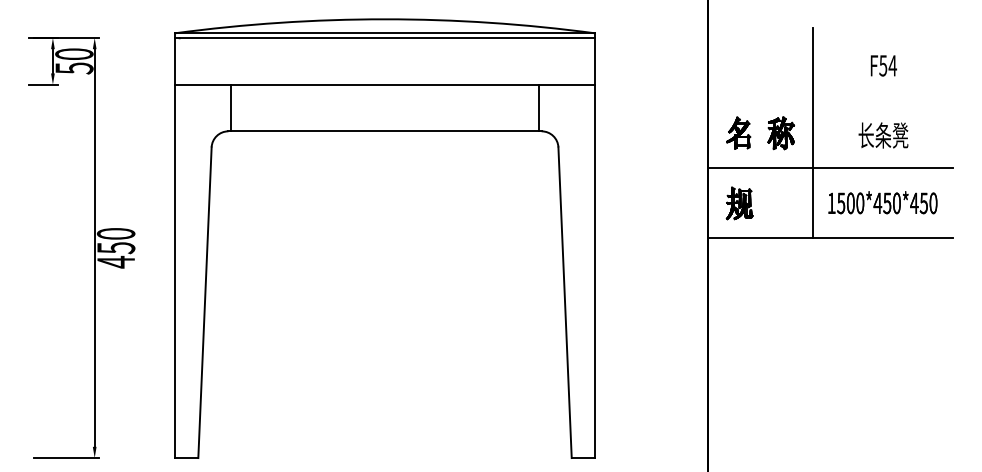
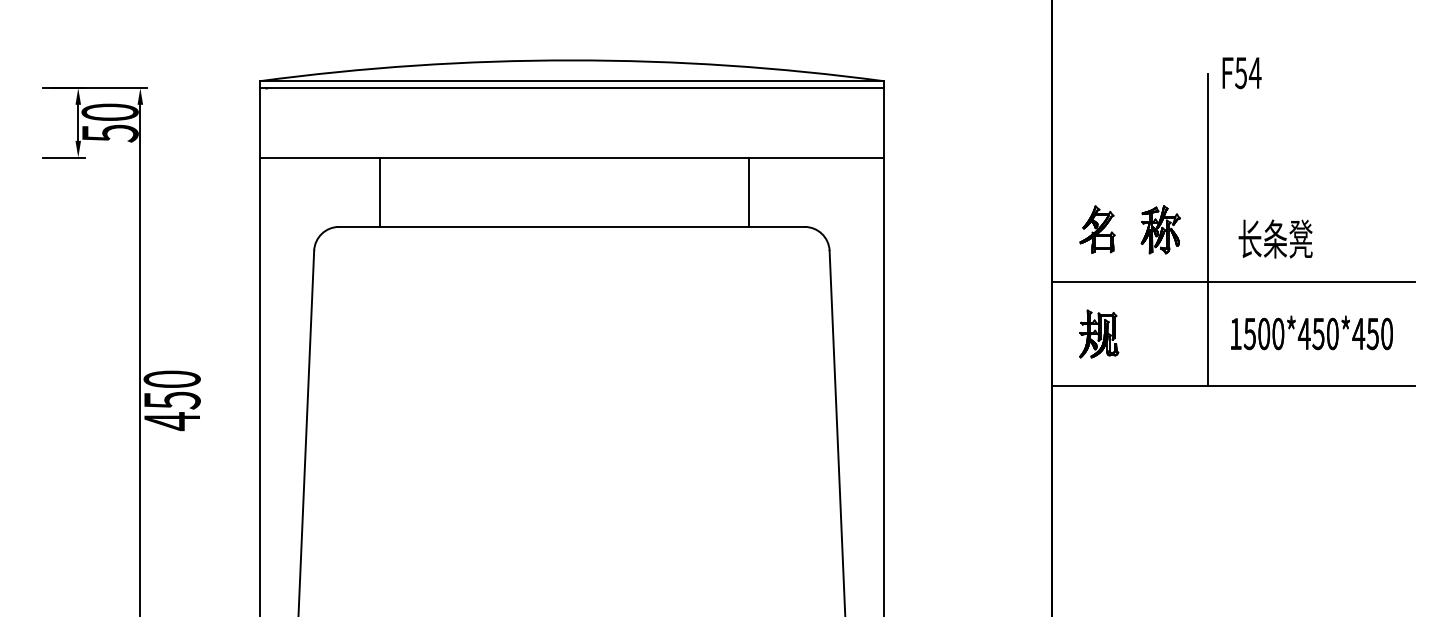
text: (883, 65) -> (1241, 72), moved
line: (231, 107) -> (380, 191), moved
line: (539, 107) -> (749, 191), moved
text: (883, 135) -> (1275, 239), moved

